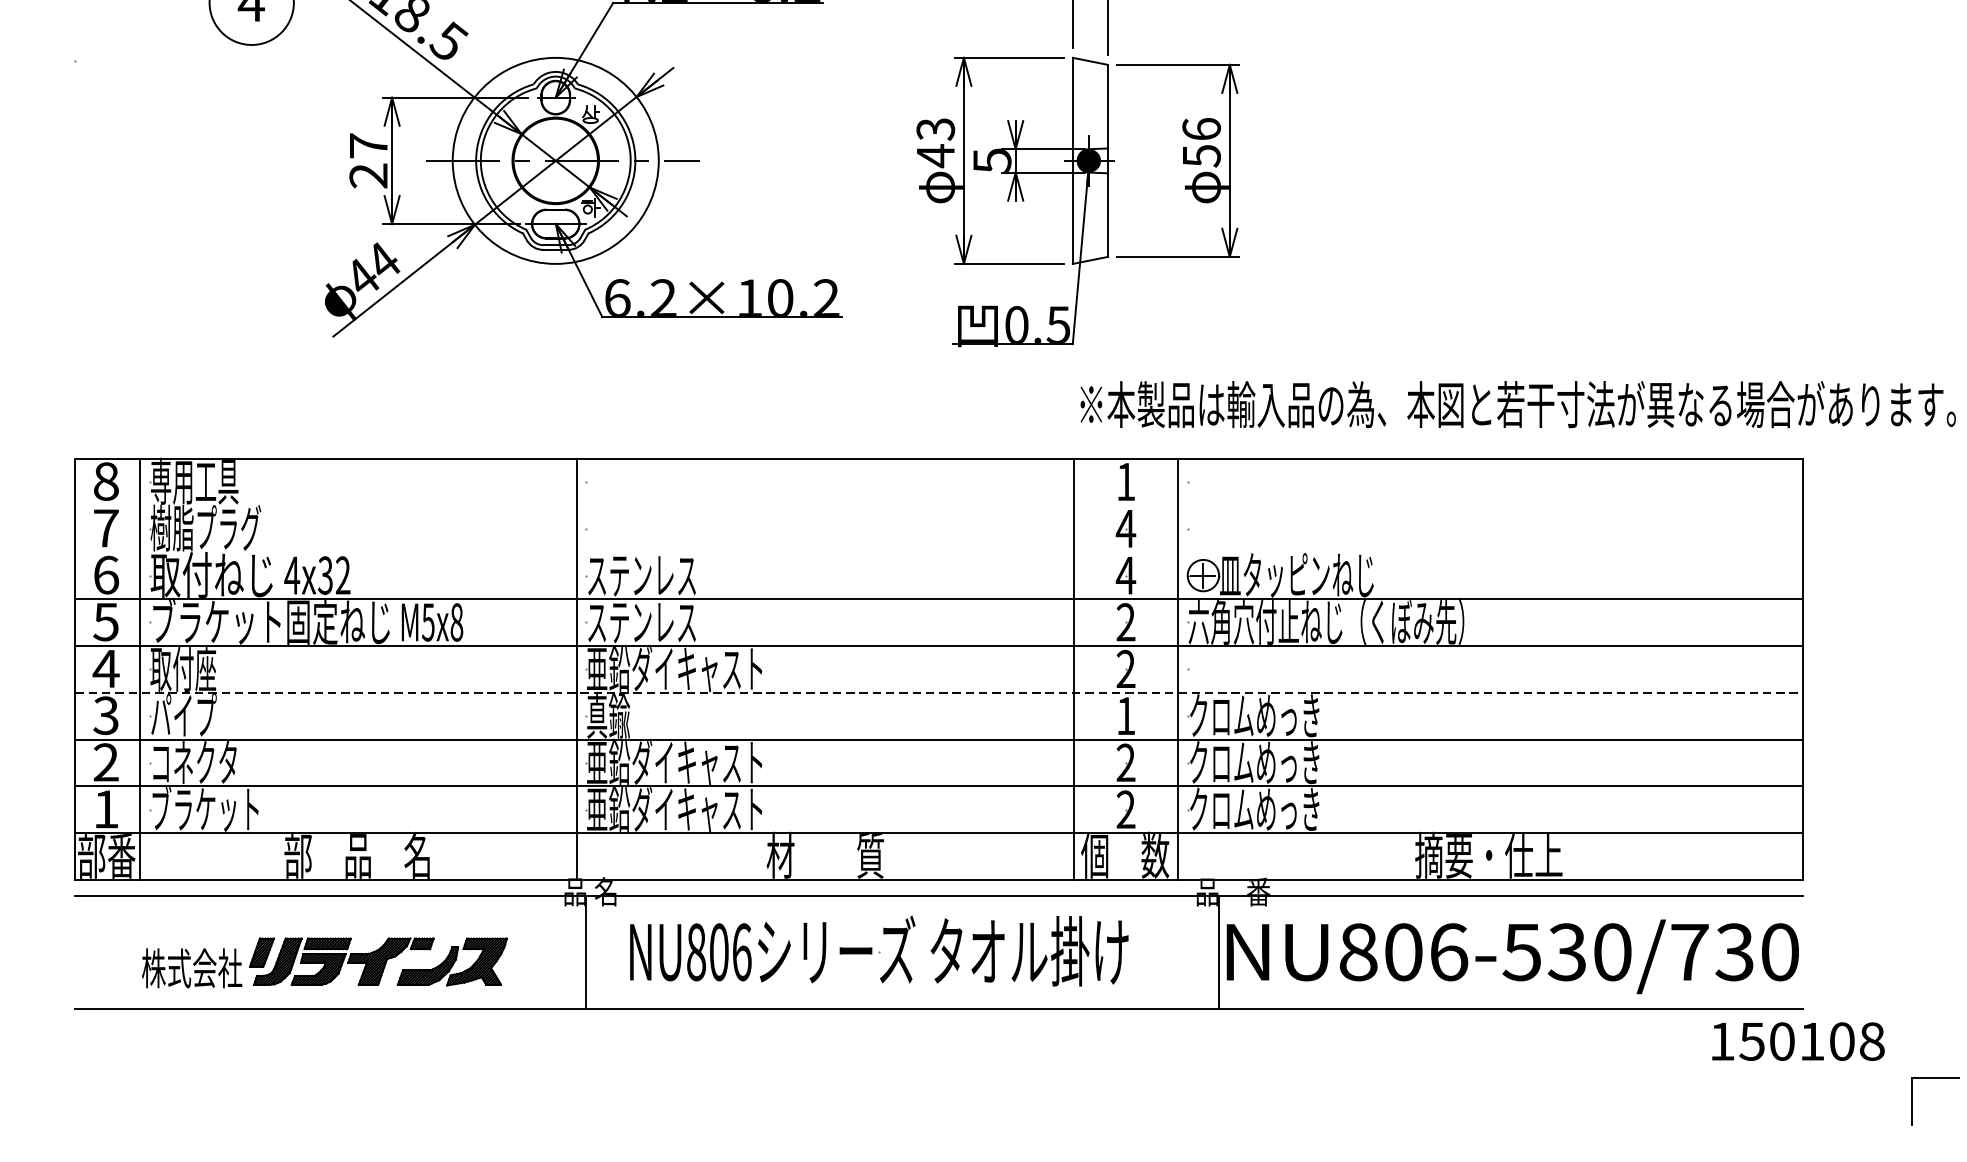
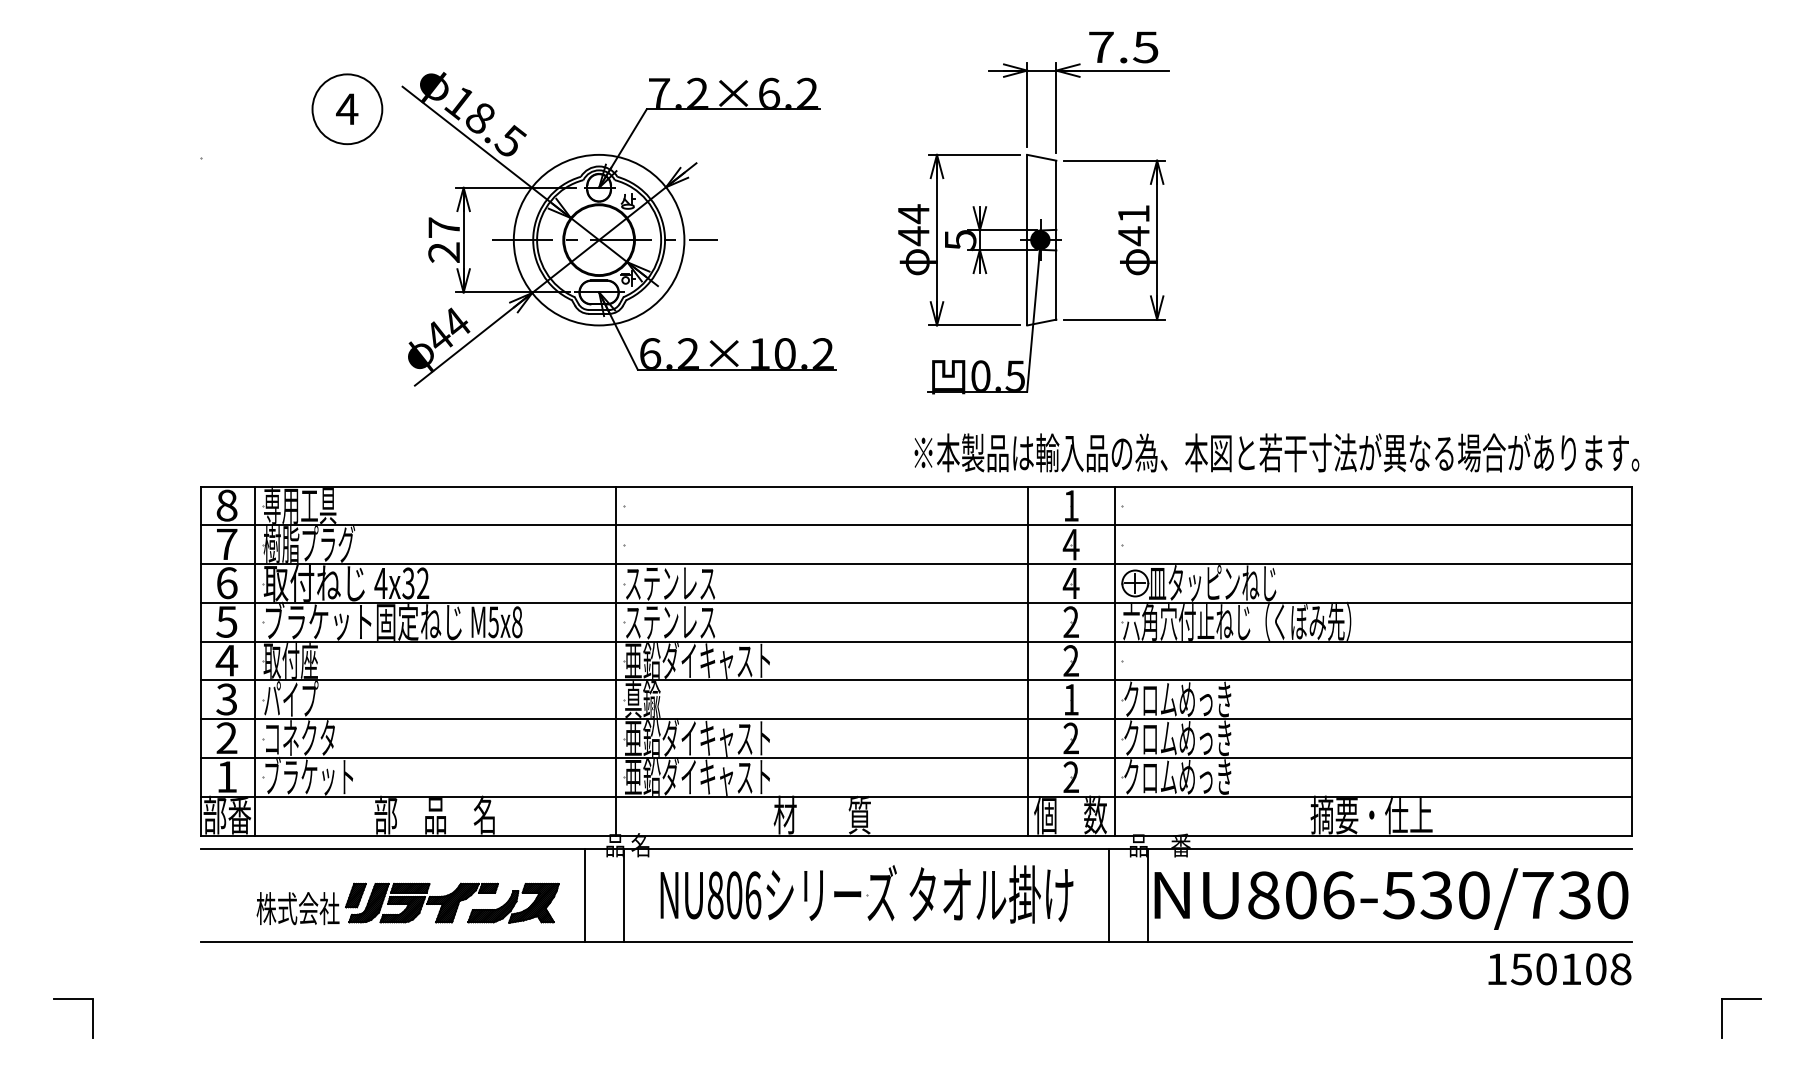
text: (935, 129) -> (913, 214), 43 -> 44
text: (1201, 143) -> (1133, 225), 56 -> 41
text: (1517, 404) -> (1276, 452), moved
line: (939, 505) -> (916, 525), added
line: (939, 552) -> (916, 564), added
line: (940, 692) -> (917, 680), dashed -> solid
line: (539, 952) -> (585, 895), added
line: (1172, 952) -> (1109, 895), added
text: (1797, 1041) -> (1559, 969), moved

